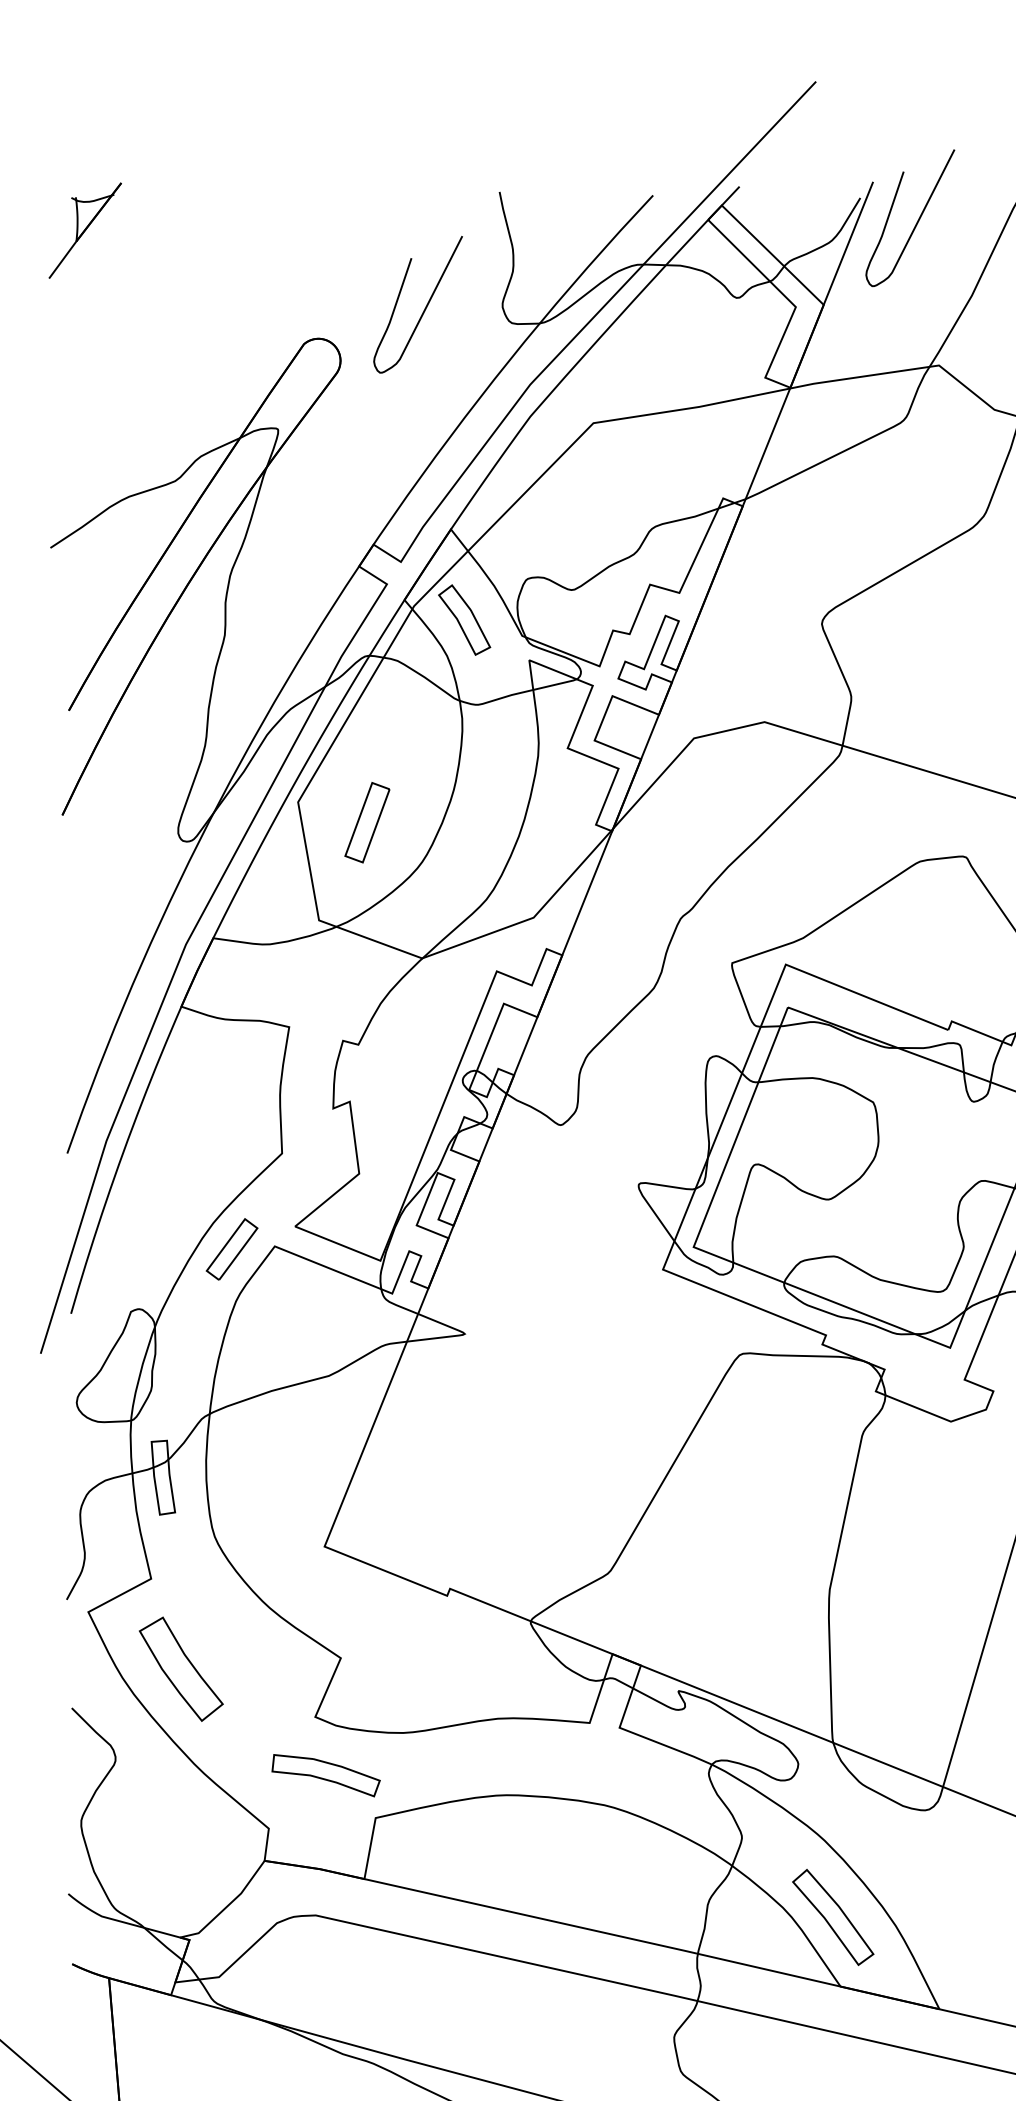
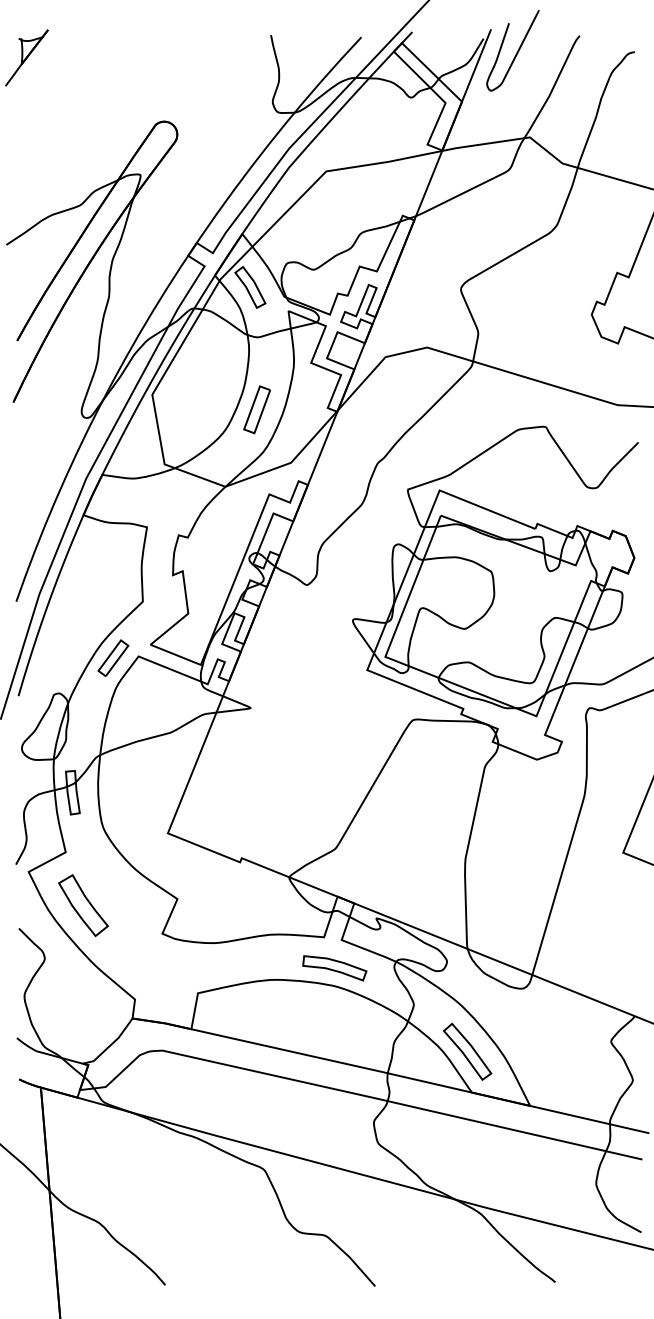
curve: (424, 307) -> (226, 103), removed
part: (366, 822) -> (256, 409), moved
part: (325, 1775) -> (334, 968), moved

